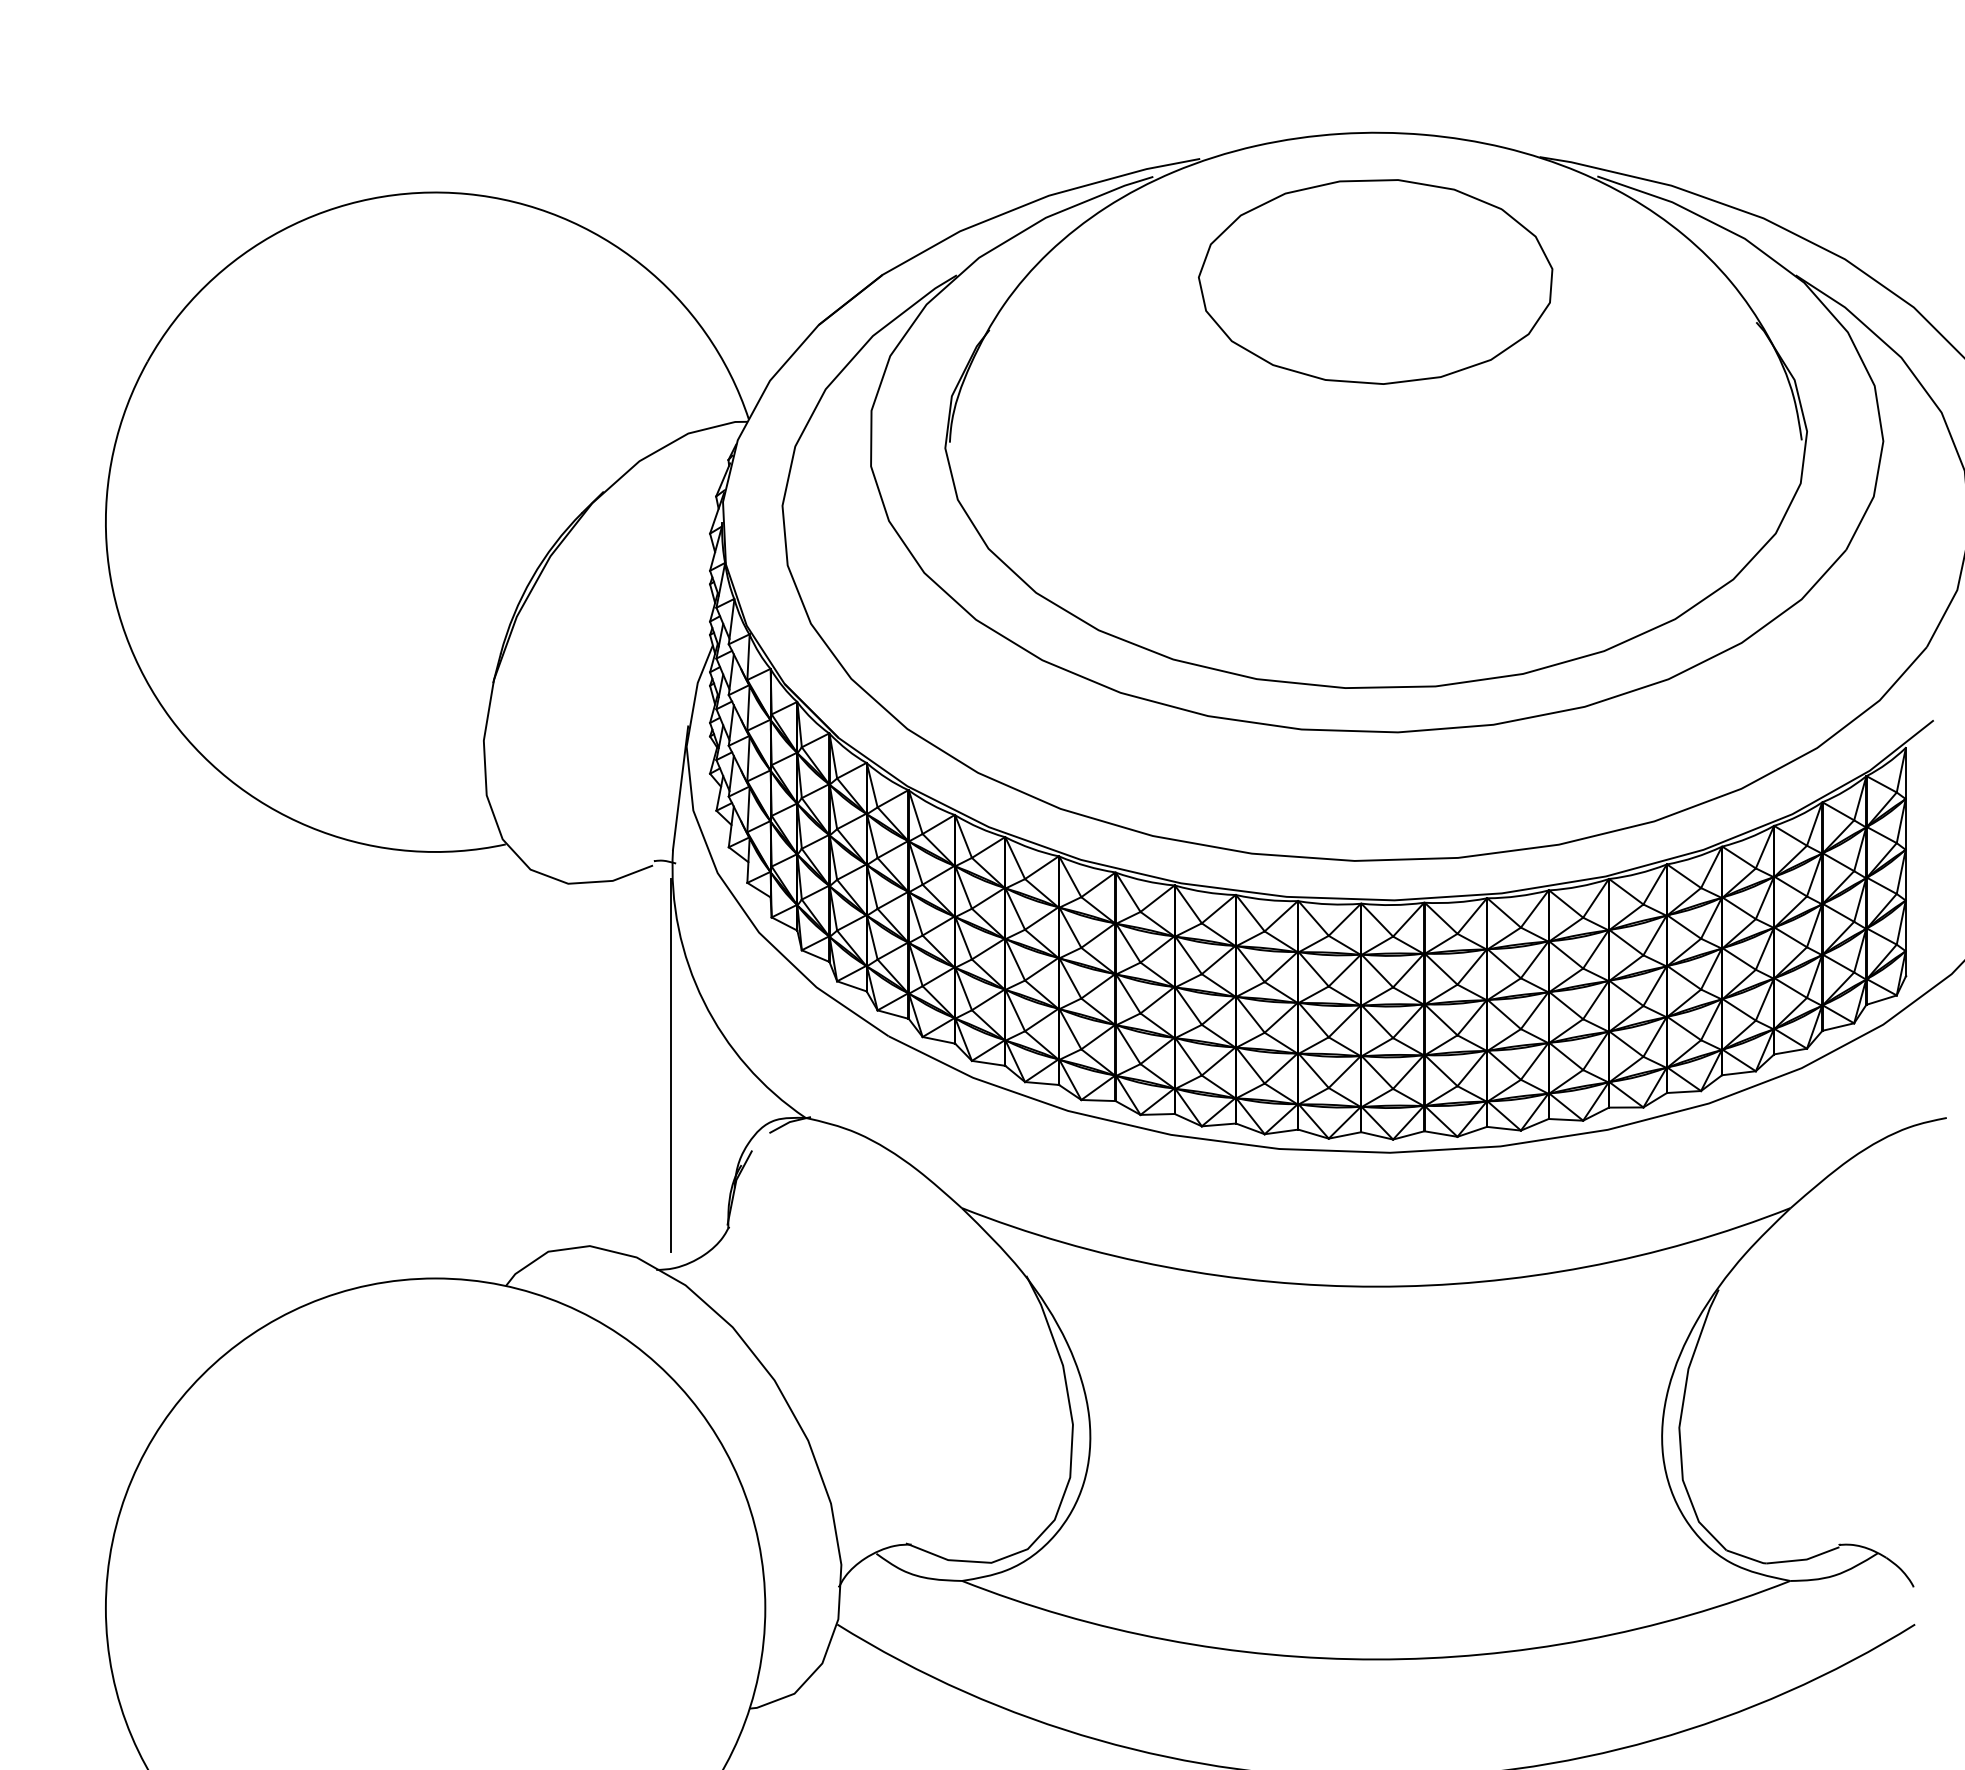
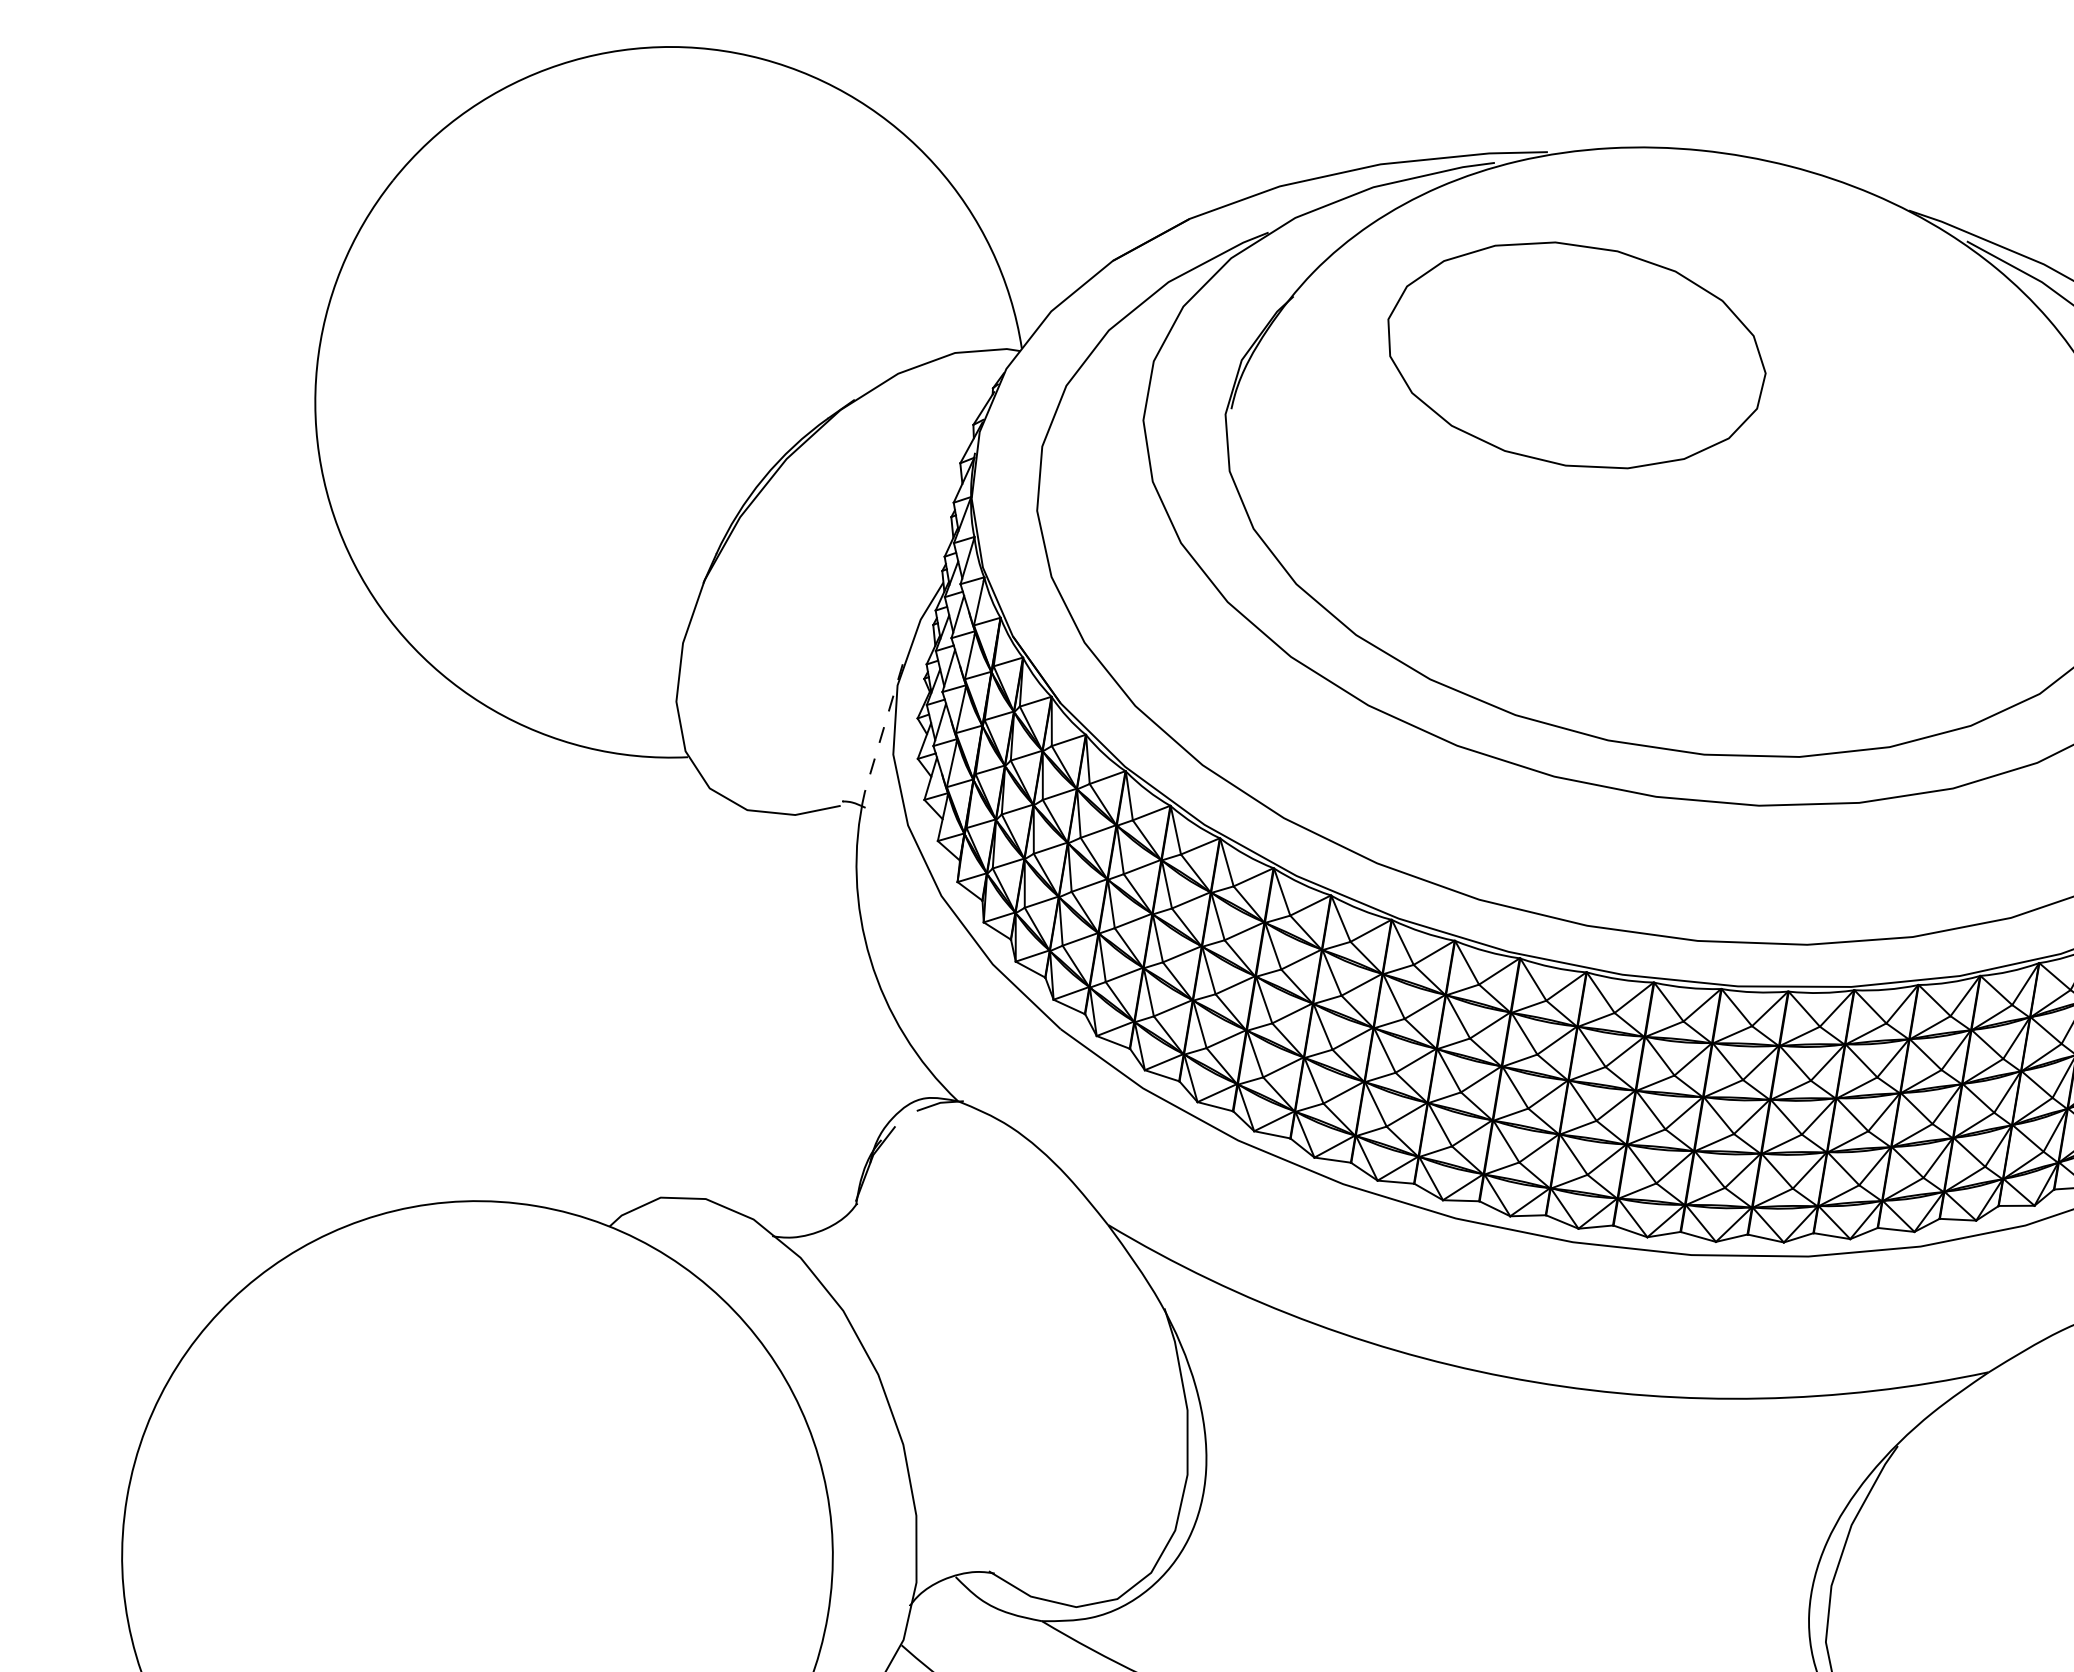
part: (1375, 281) -> (1575, 355), moved
line: (680, 788) -> (883, 728), solid -> dashed
line: (671, 1064) -> (824, 1020), removed

